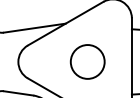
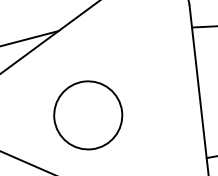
circle: (87, 61) -> (87, 114), moved

